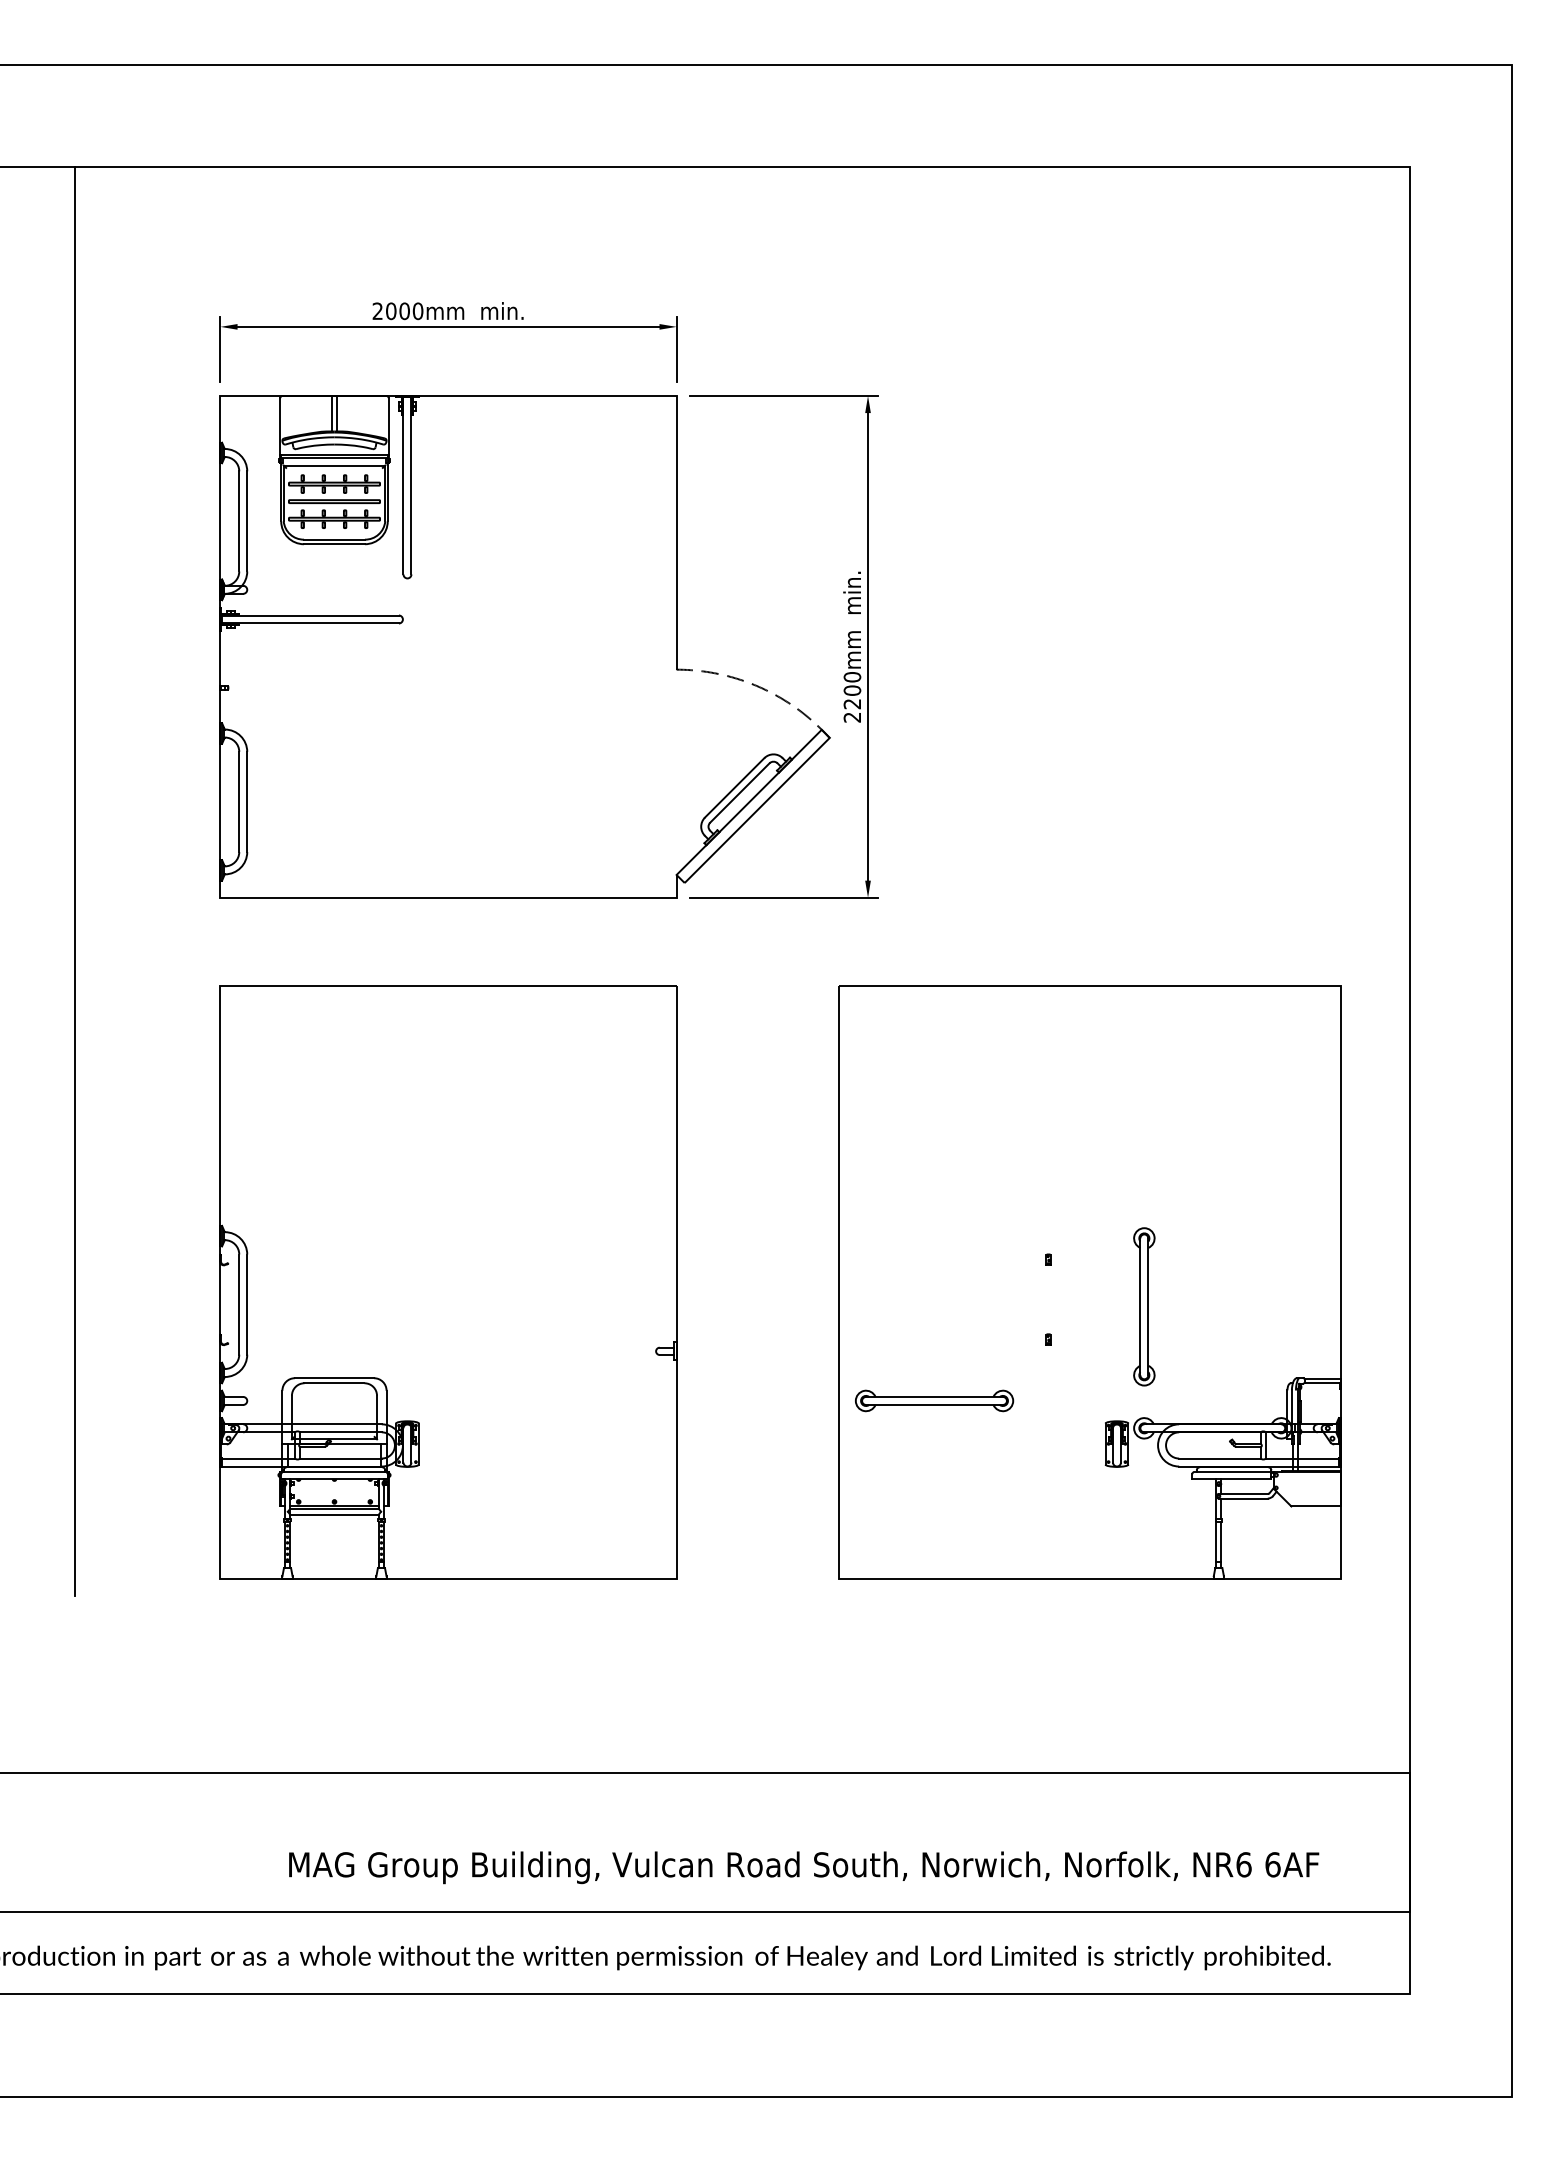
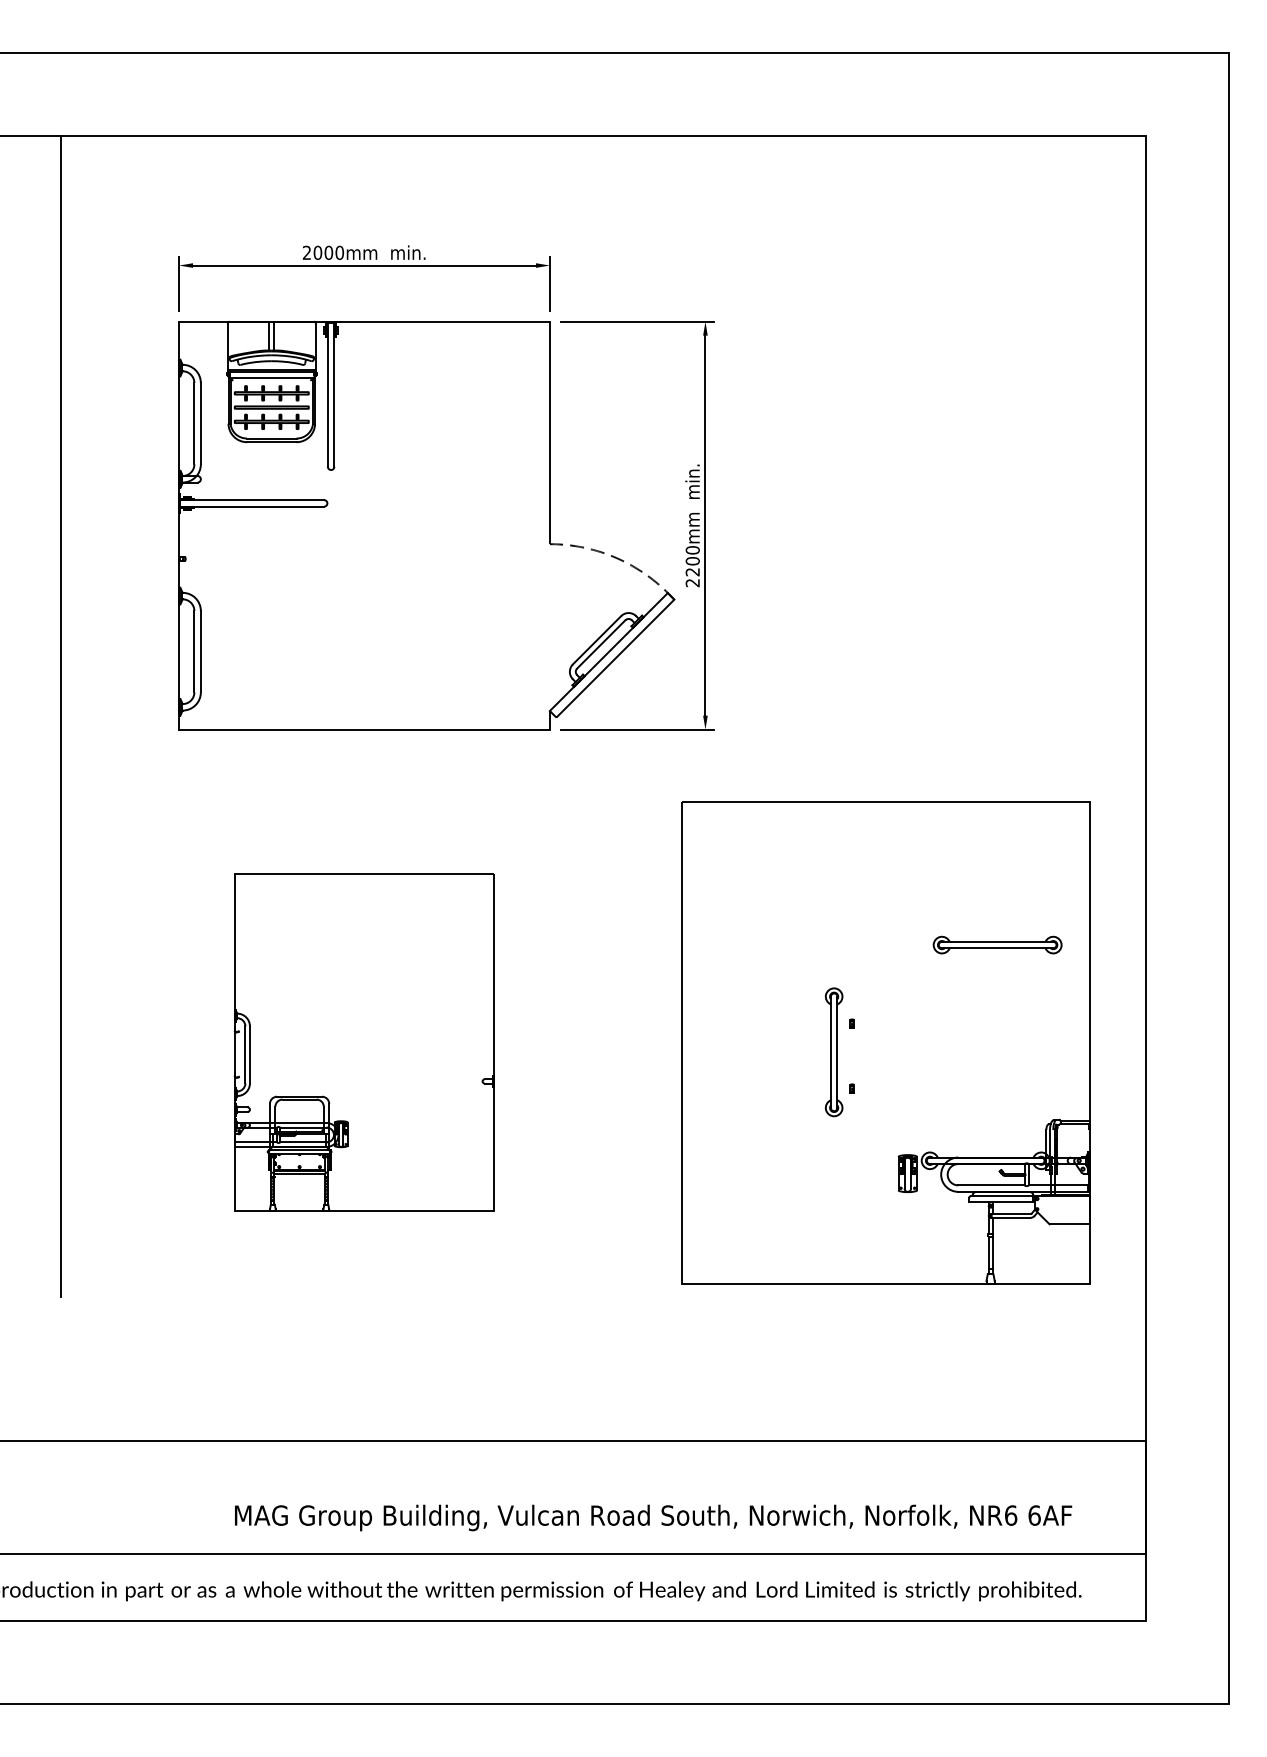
part: (448, 1282) -> (364, 1042), size x0.7
part: (1144, 1306) -> (834, 1052), moved
part: (934, 1400) -> (997, 944), moved

